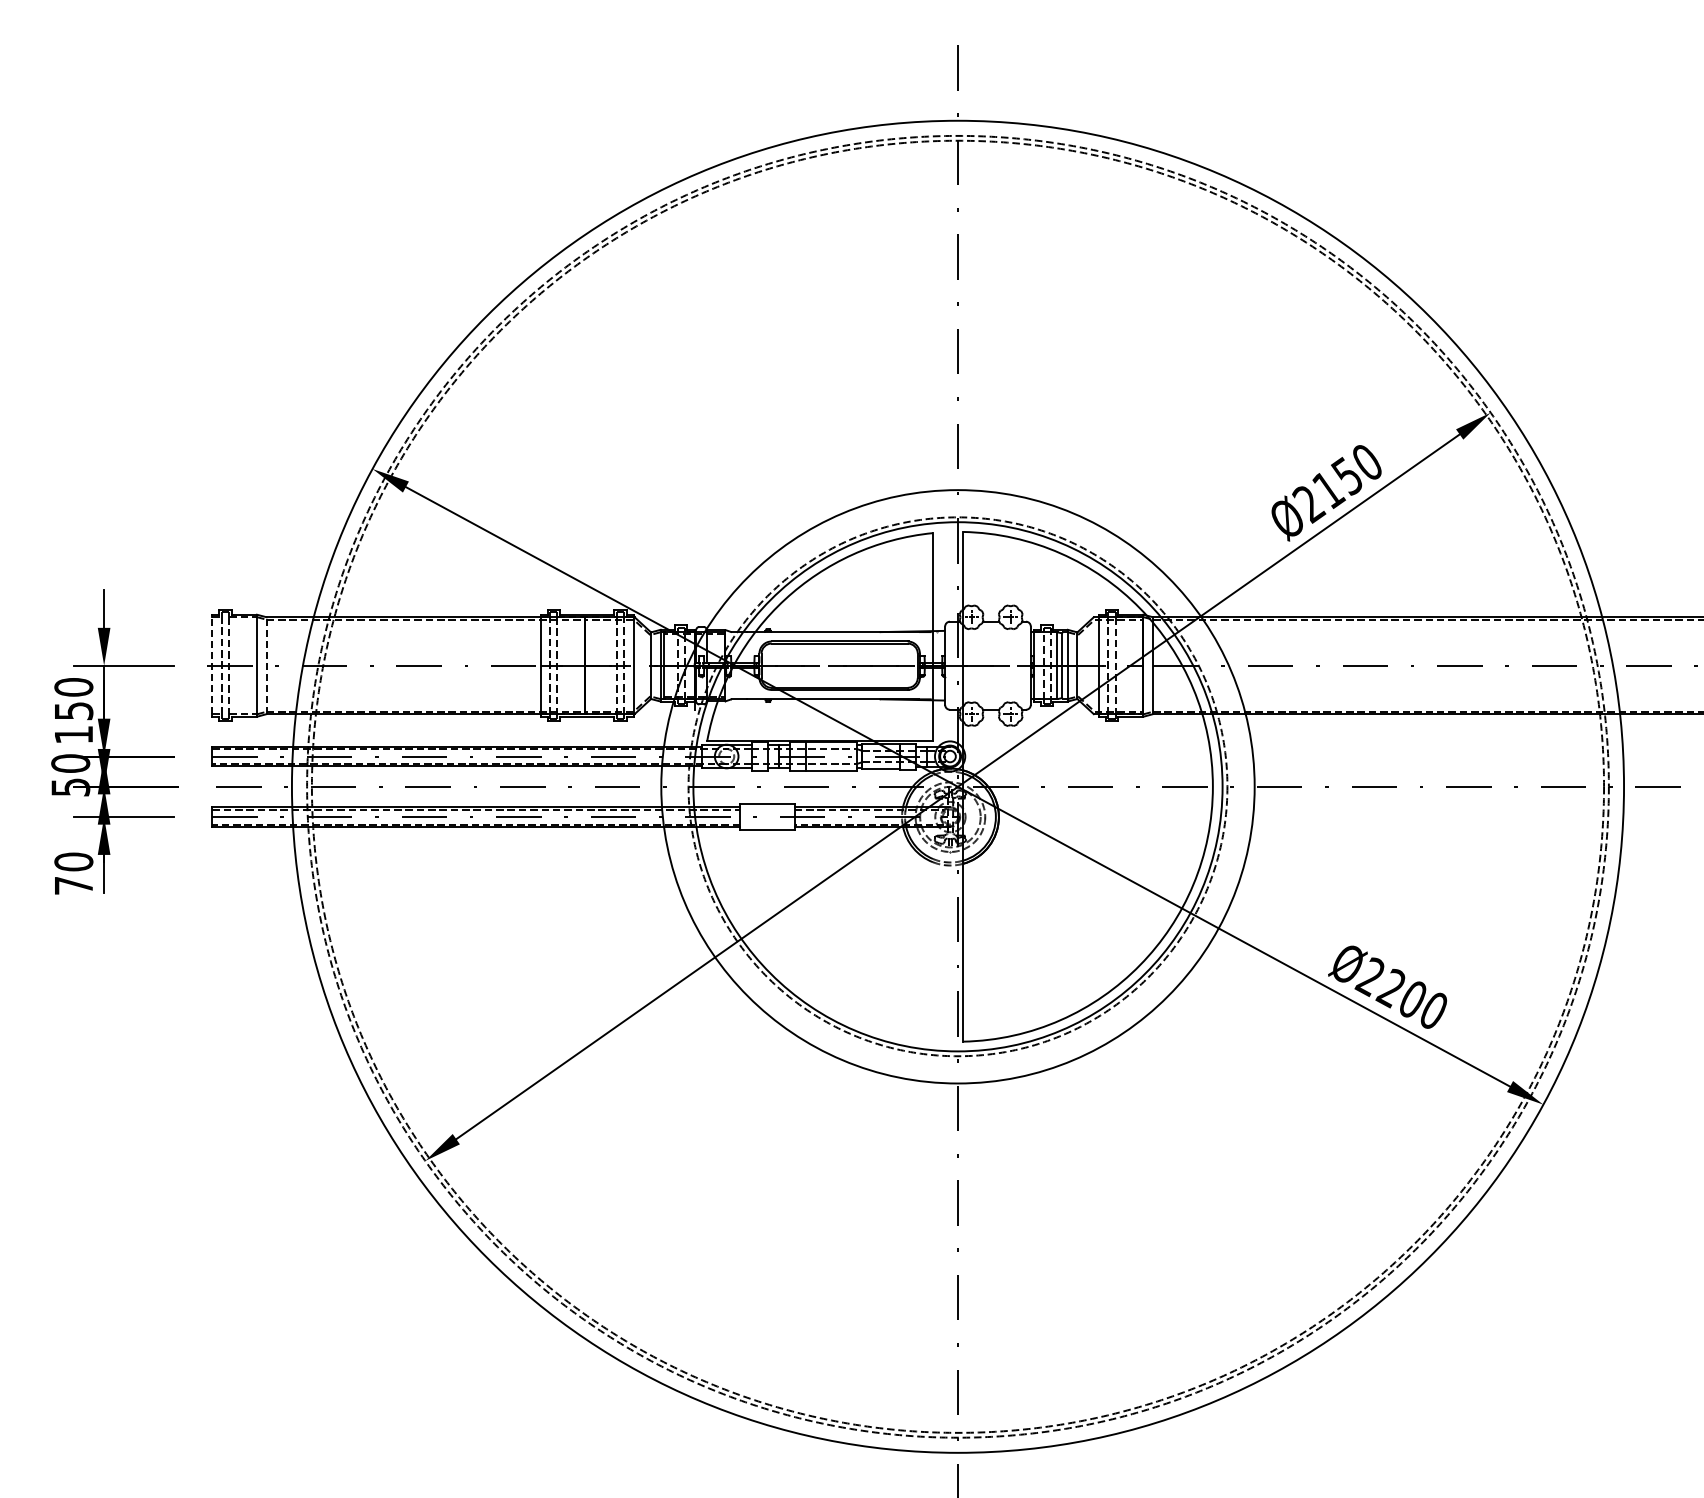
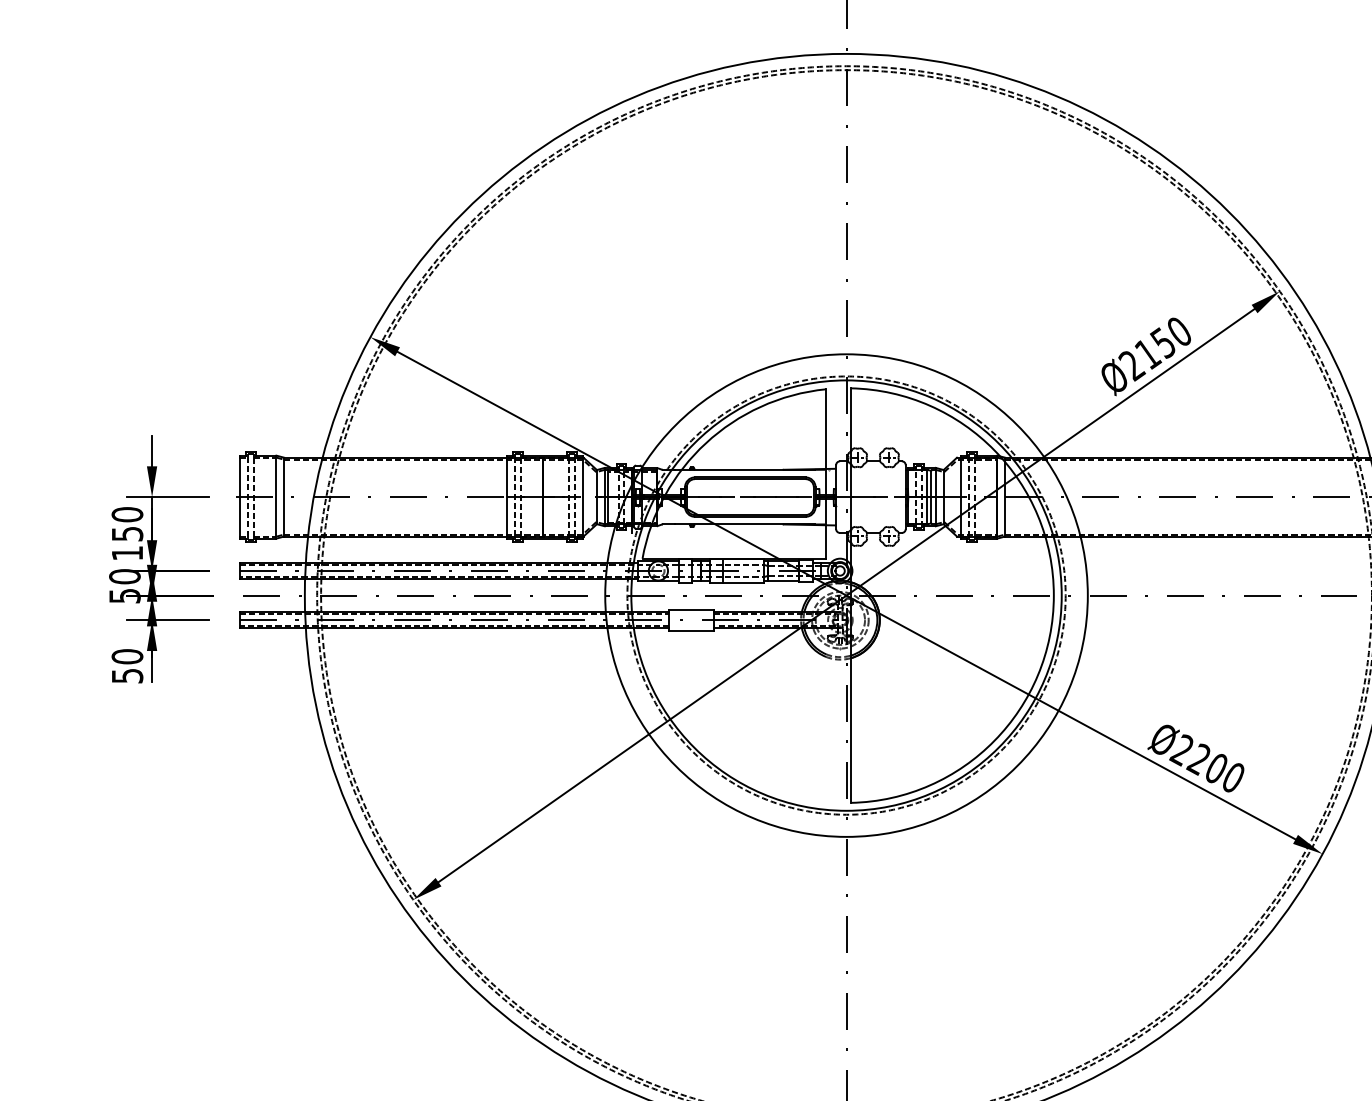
line: (212, 665) -> (240, 496), dashed -> solid
line: (266, 665) -> (284, 496), dashed -> solid
text: (74, 885) -> (127, 675), 70 -> 50

